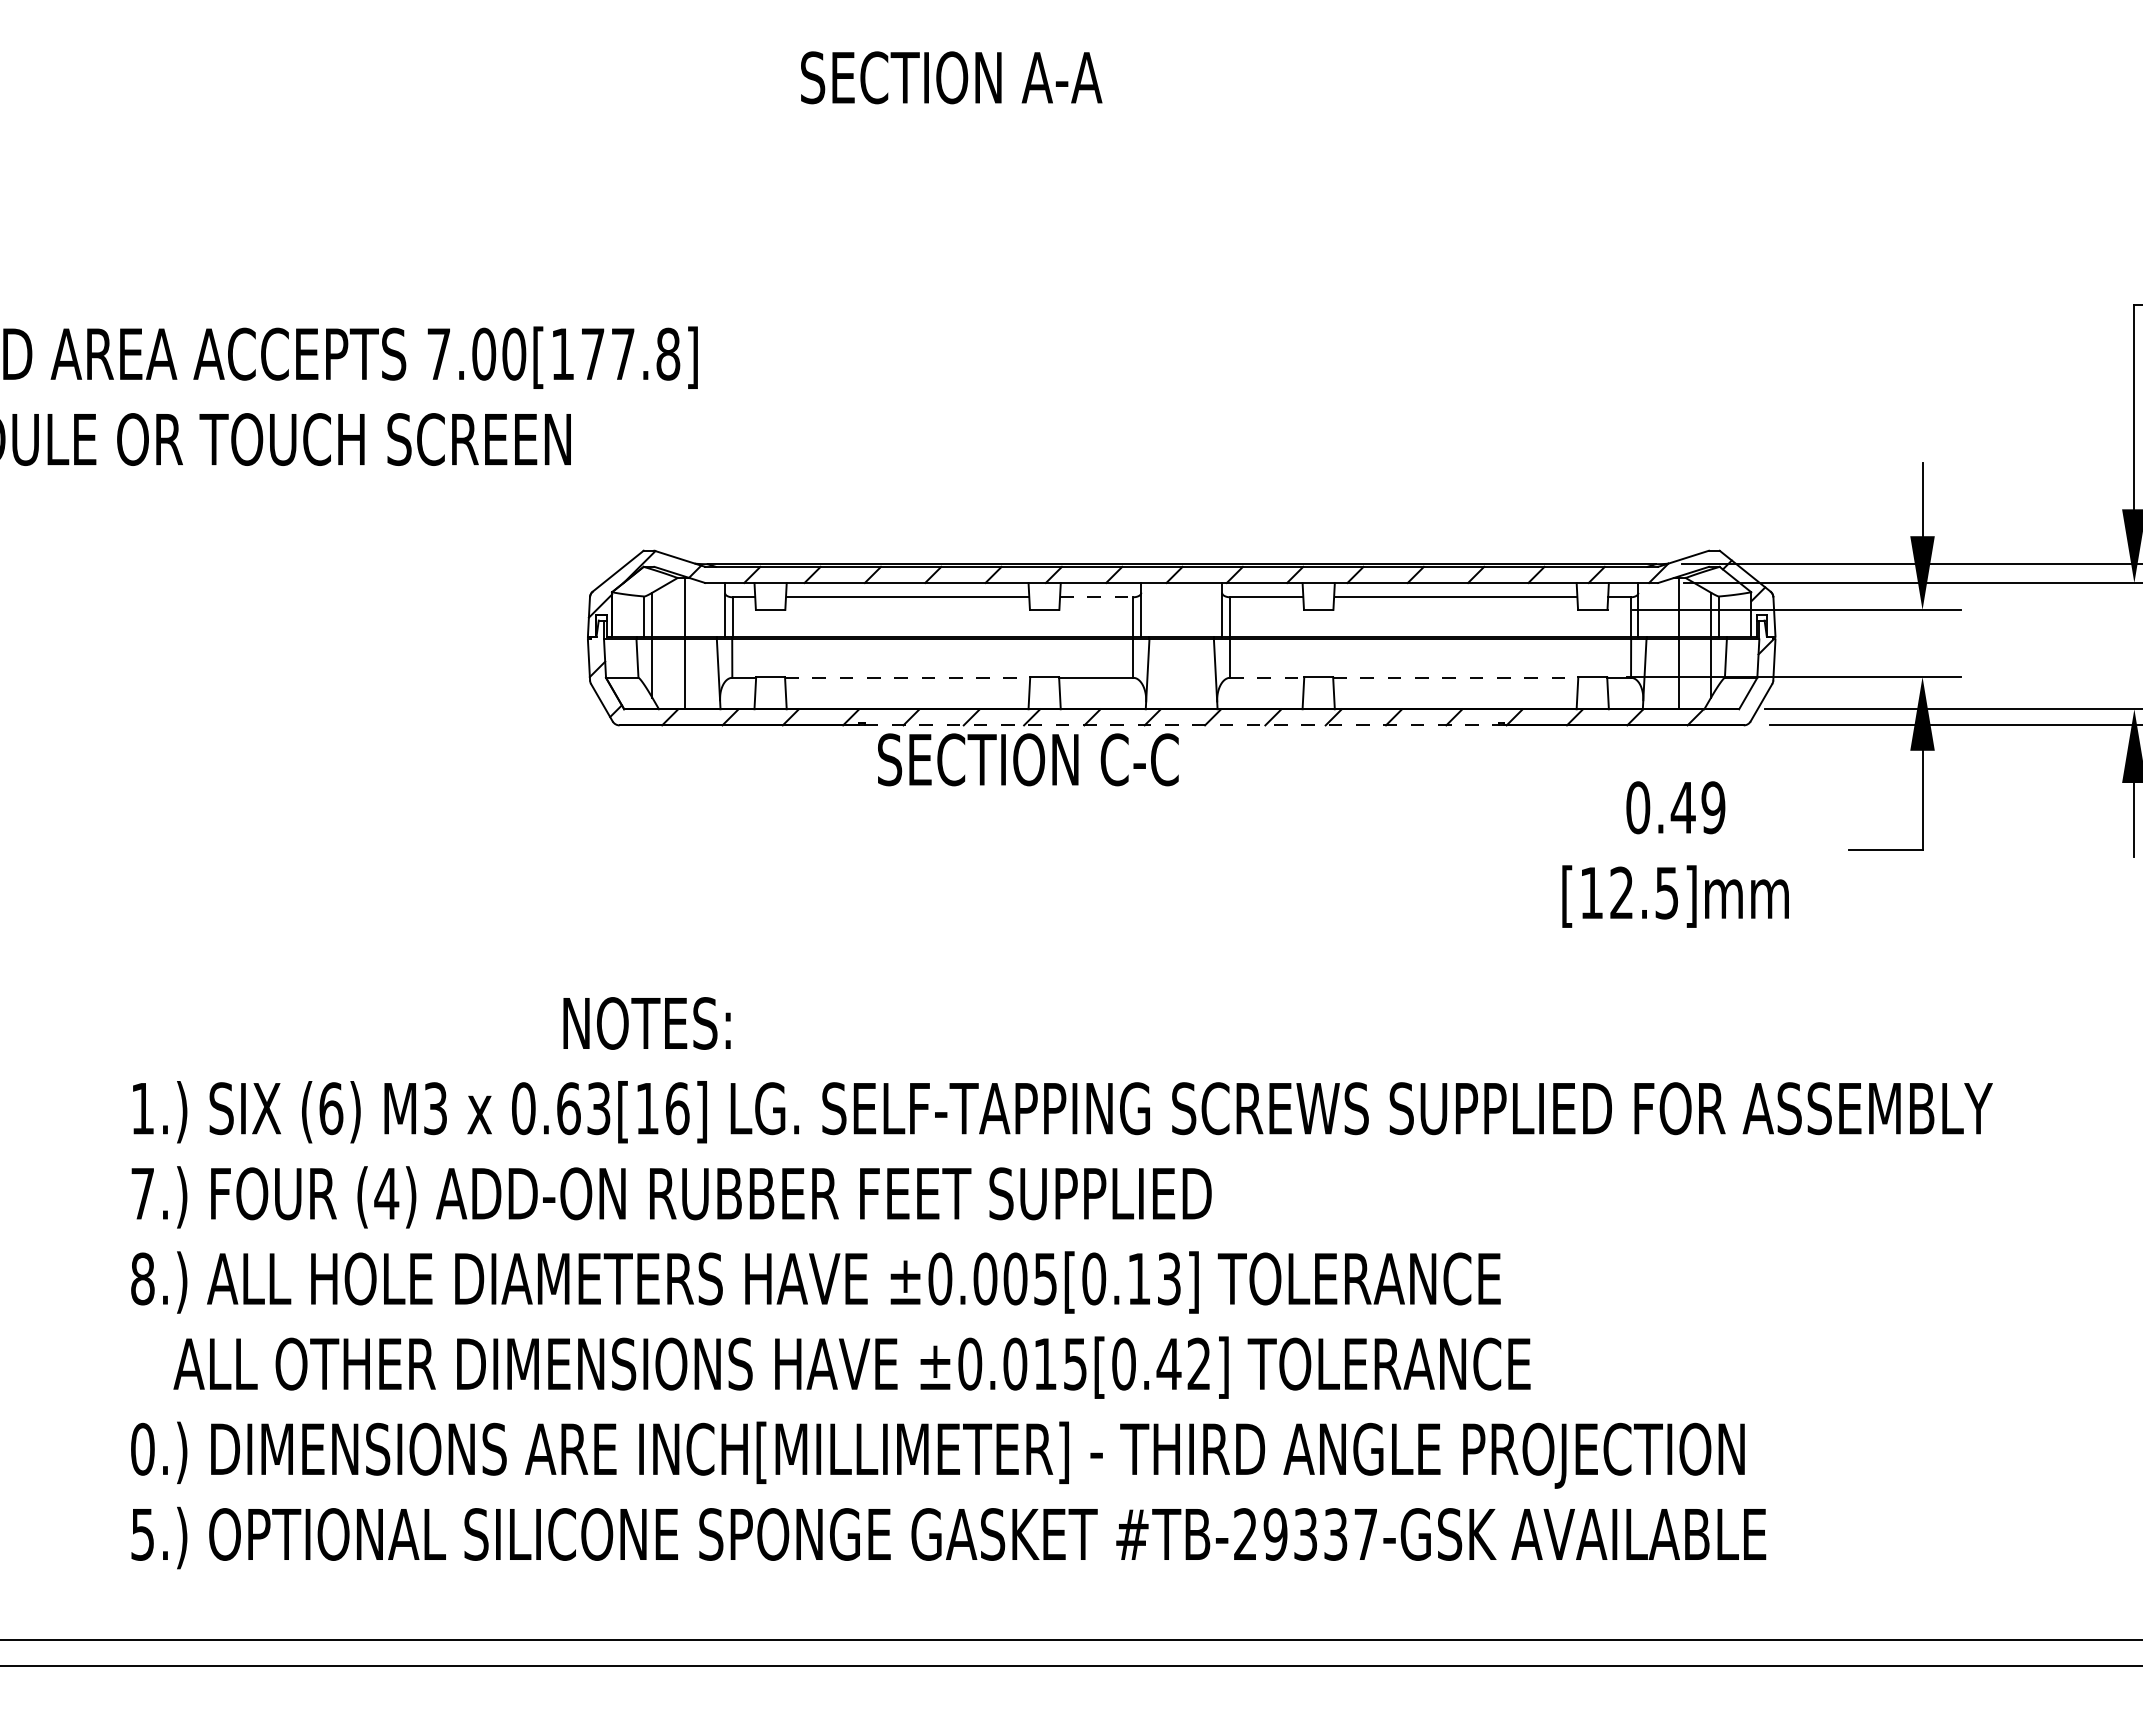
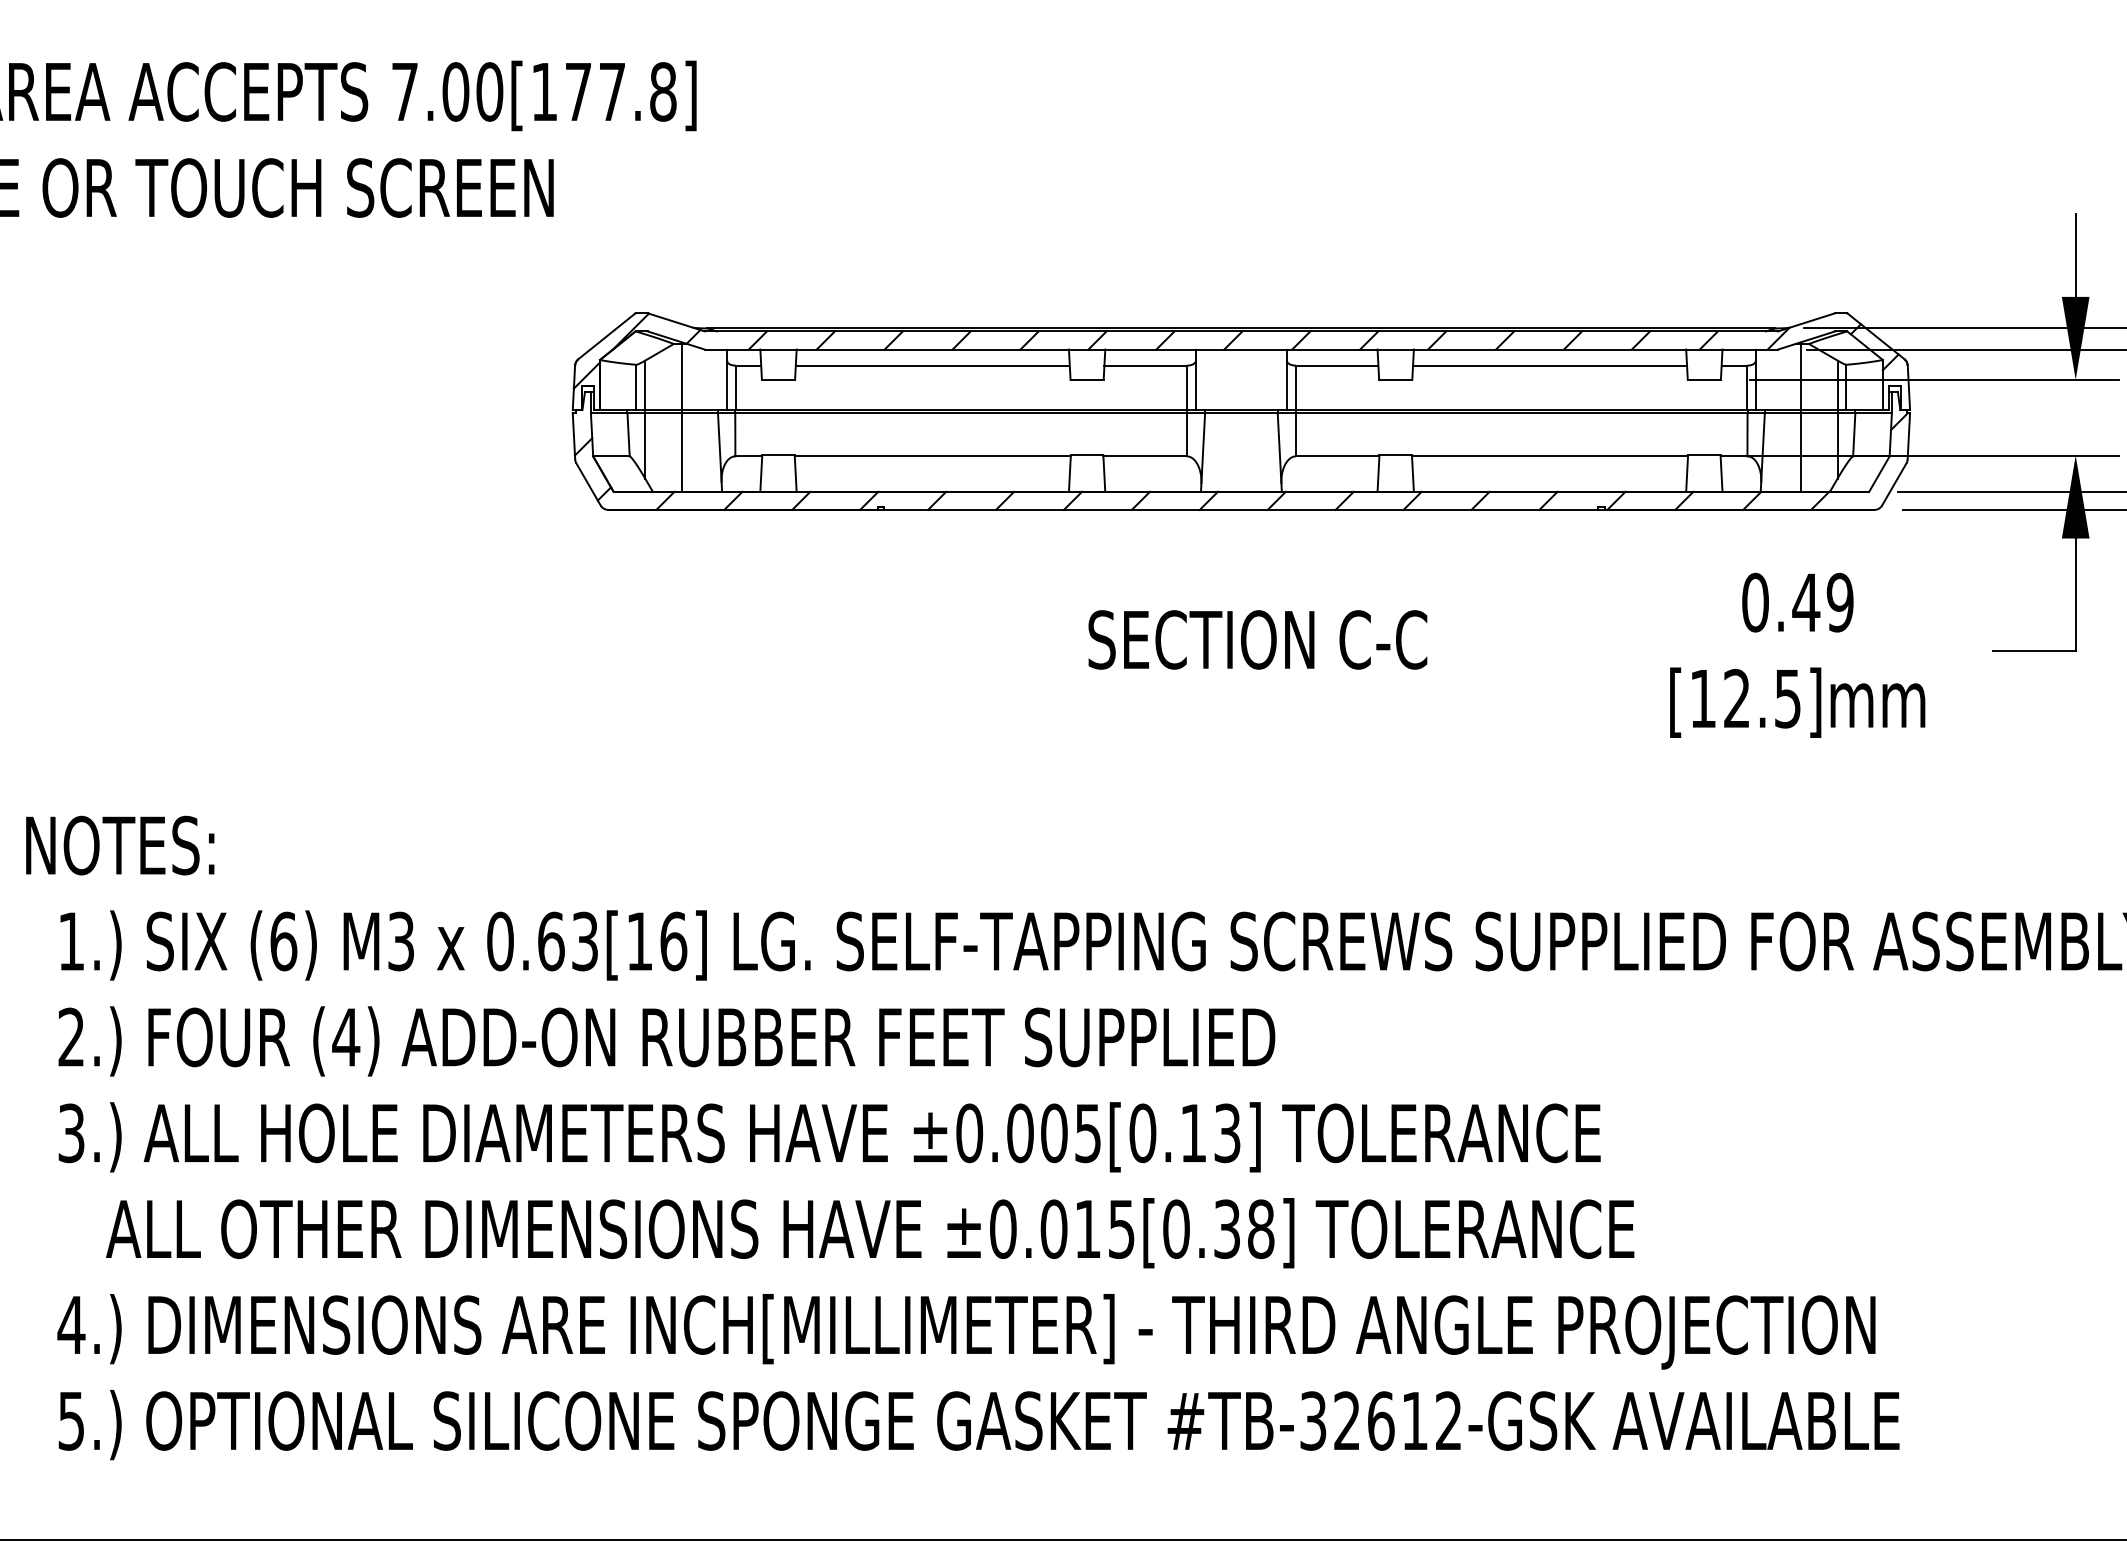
line: (1096, 597) -> (1145, 365), dashed -> solid
line: (907, 677) -> (932, 456), dashed -> solid
line: (1267, 677) -> (1338, 456), dashed -> solid
line: (1455, 677) -> (1549, 456), dashed -> solid
line: (1182, 725) -> (1242, 510), dashed -> solid
text: (1028, 759) -> (1258, 639), moved
text: (646, 1023) -> (119, 845), moved
text: (142, 1193) -> (71, 1037), 7.) -> 2.)
text: (142, 1278) -> (71, 1132), 8.) -> 3.)
text: (1183, 1363) -> (1243, 1228), ±0.015[0.42] -> ±0.015[0.38]
text: (142, 1448) -> (71, 1324), 0.) -> 4.)
text: (1305, 1534) -> (1380, 1421), #TB-29337-GSK -> #TB-32612-GSK

